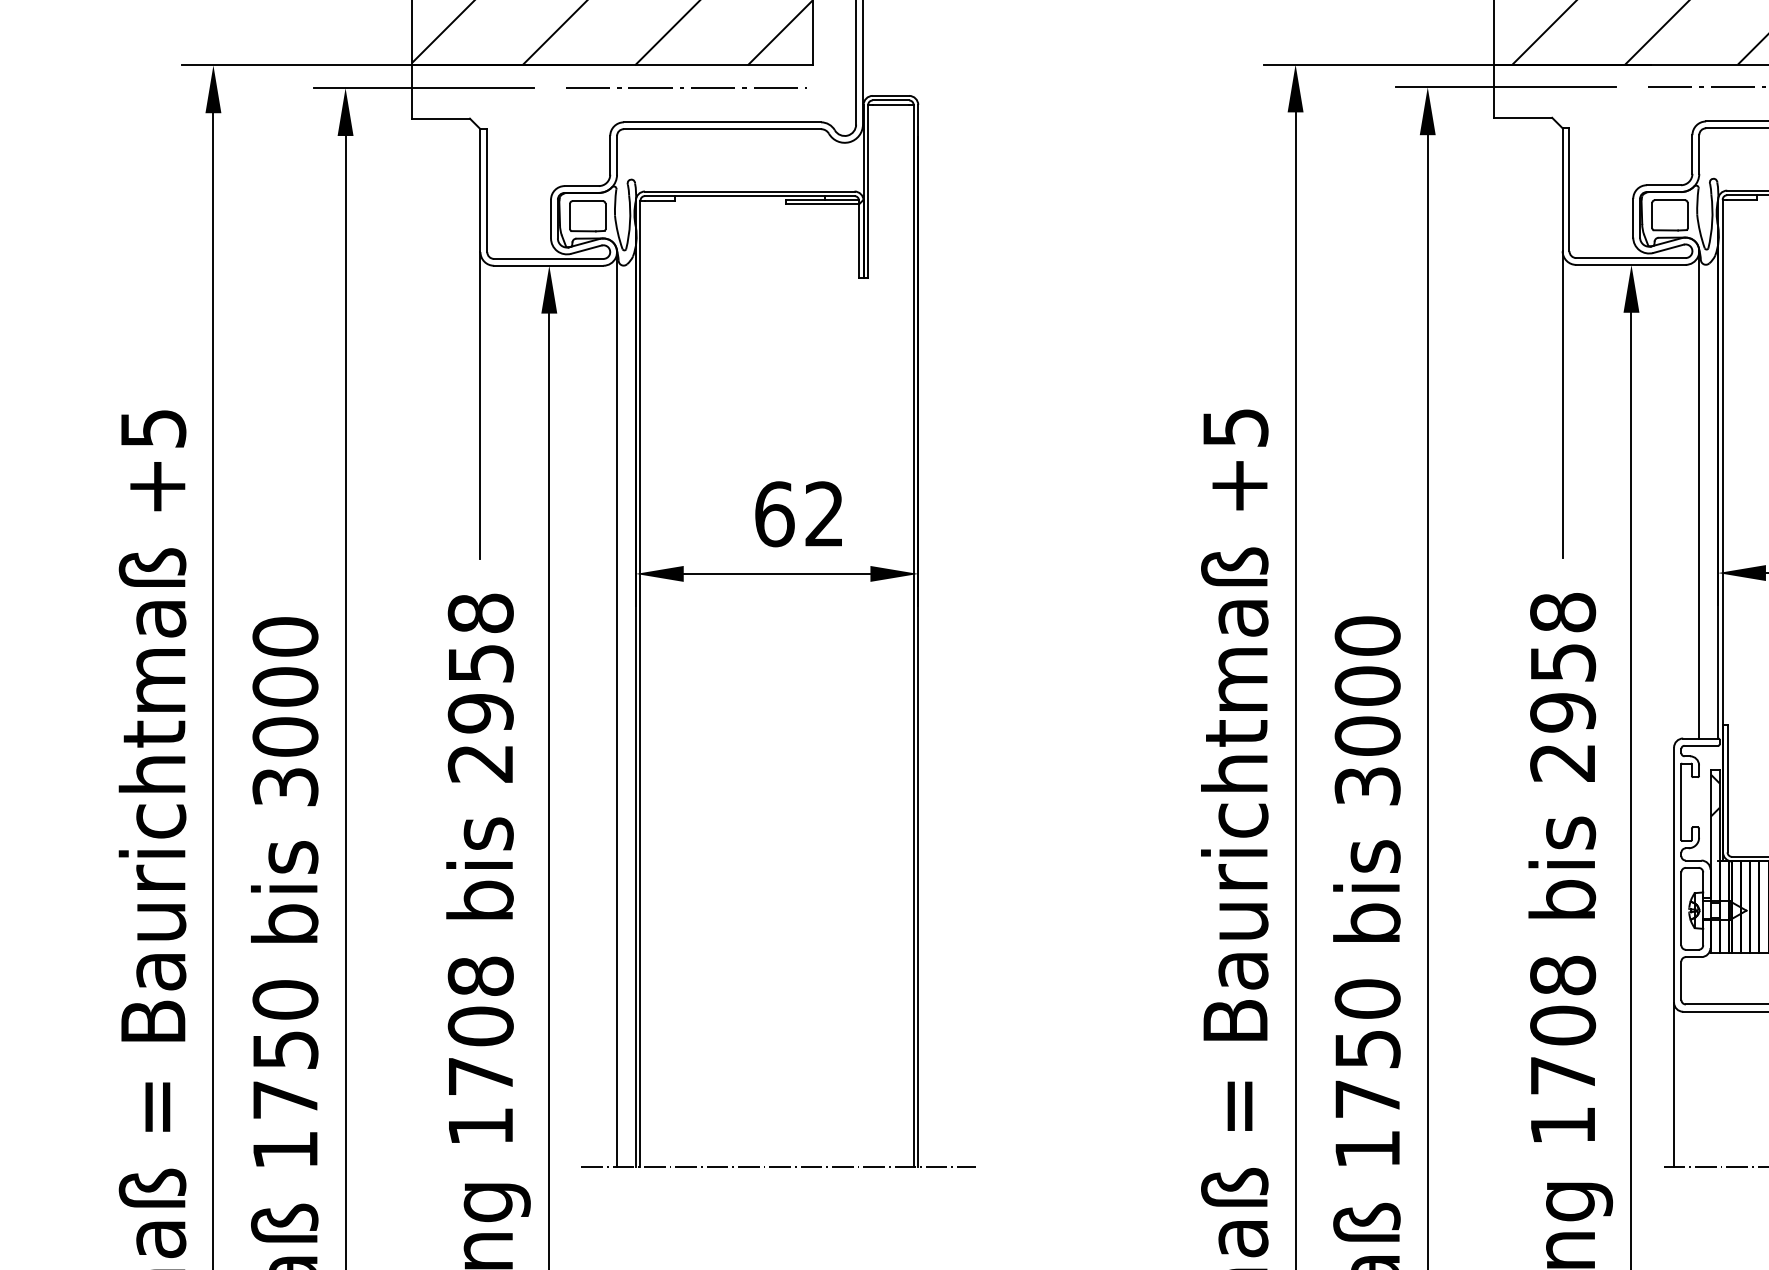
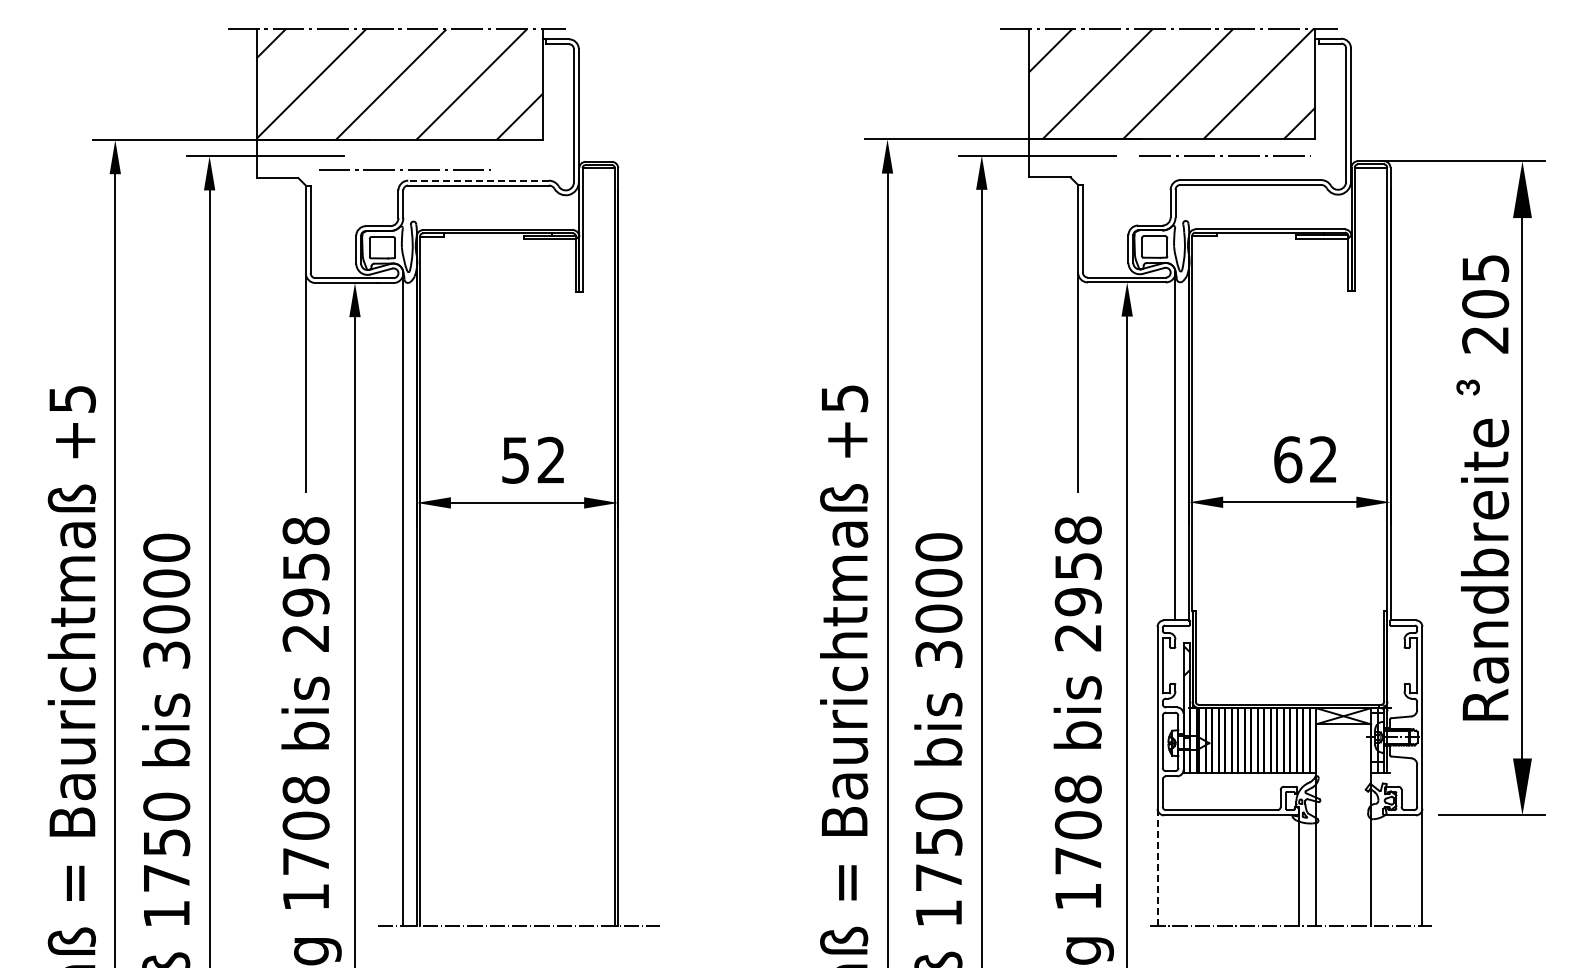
line: (683, 87) -> (402, 169), moved
line: (722, 122) -> (478, 180), solid -> dashed
text: (775, 513) -> (516, 459), 62 -> 52
line: (1673, 1084) -> (1157, 867), solid -> dashed

